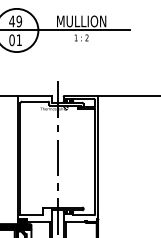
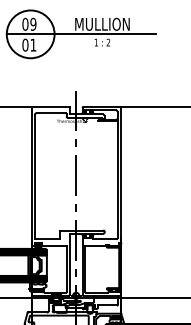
text: (12, 20) -> (25, 23), 49 -> 09

